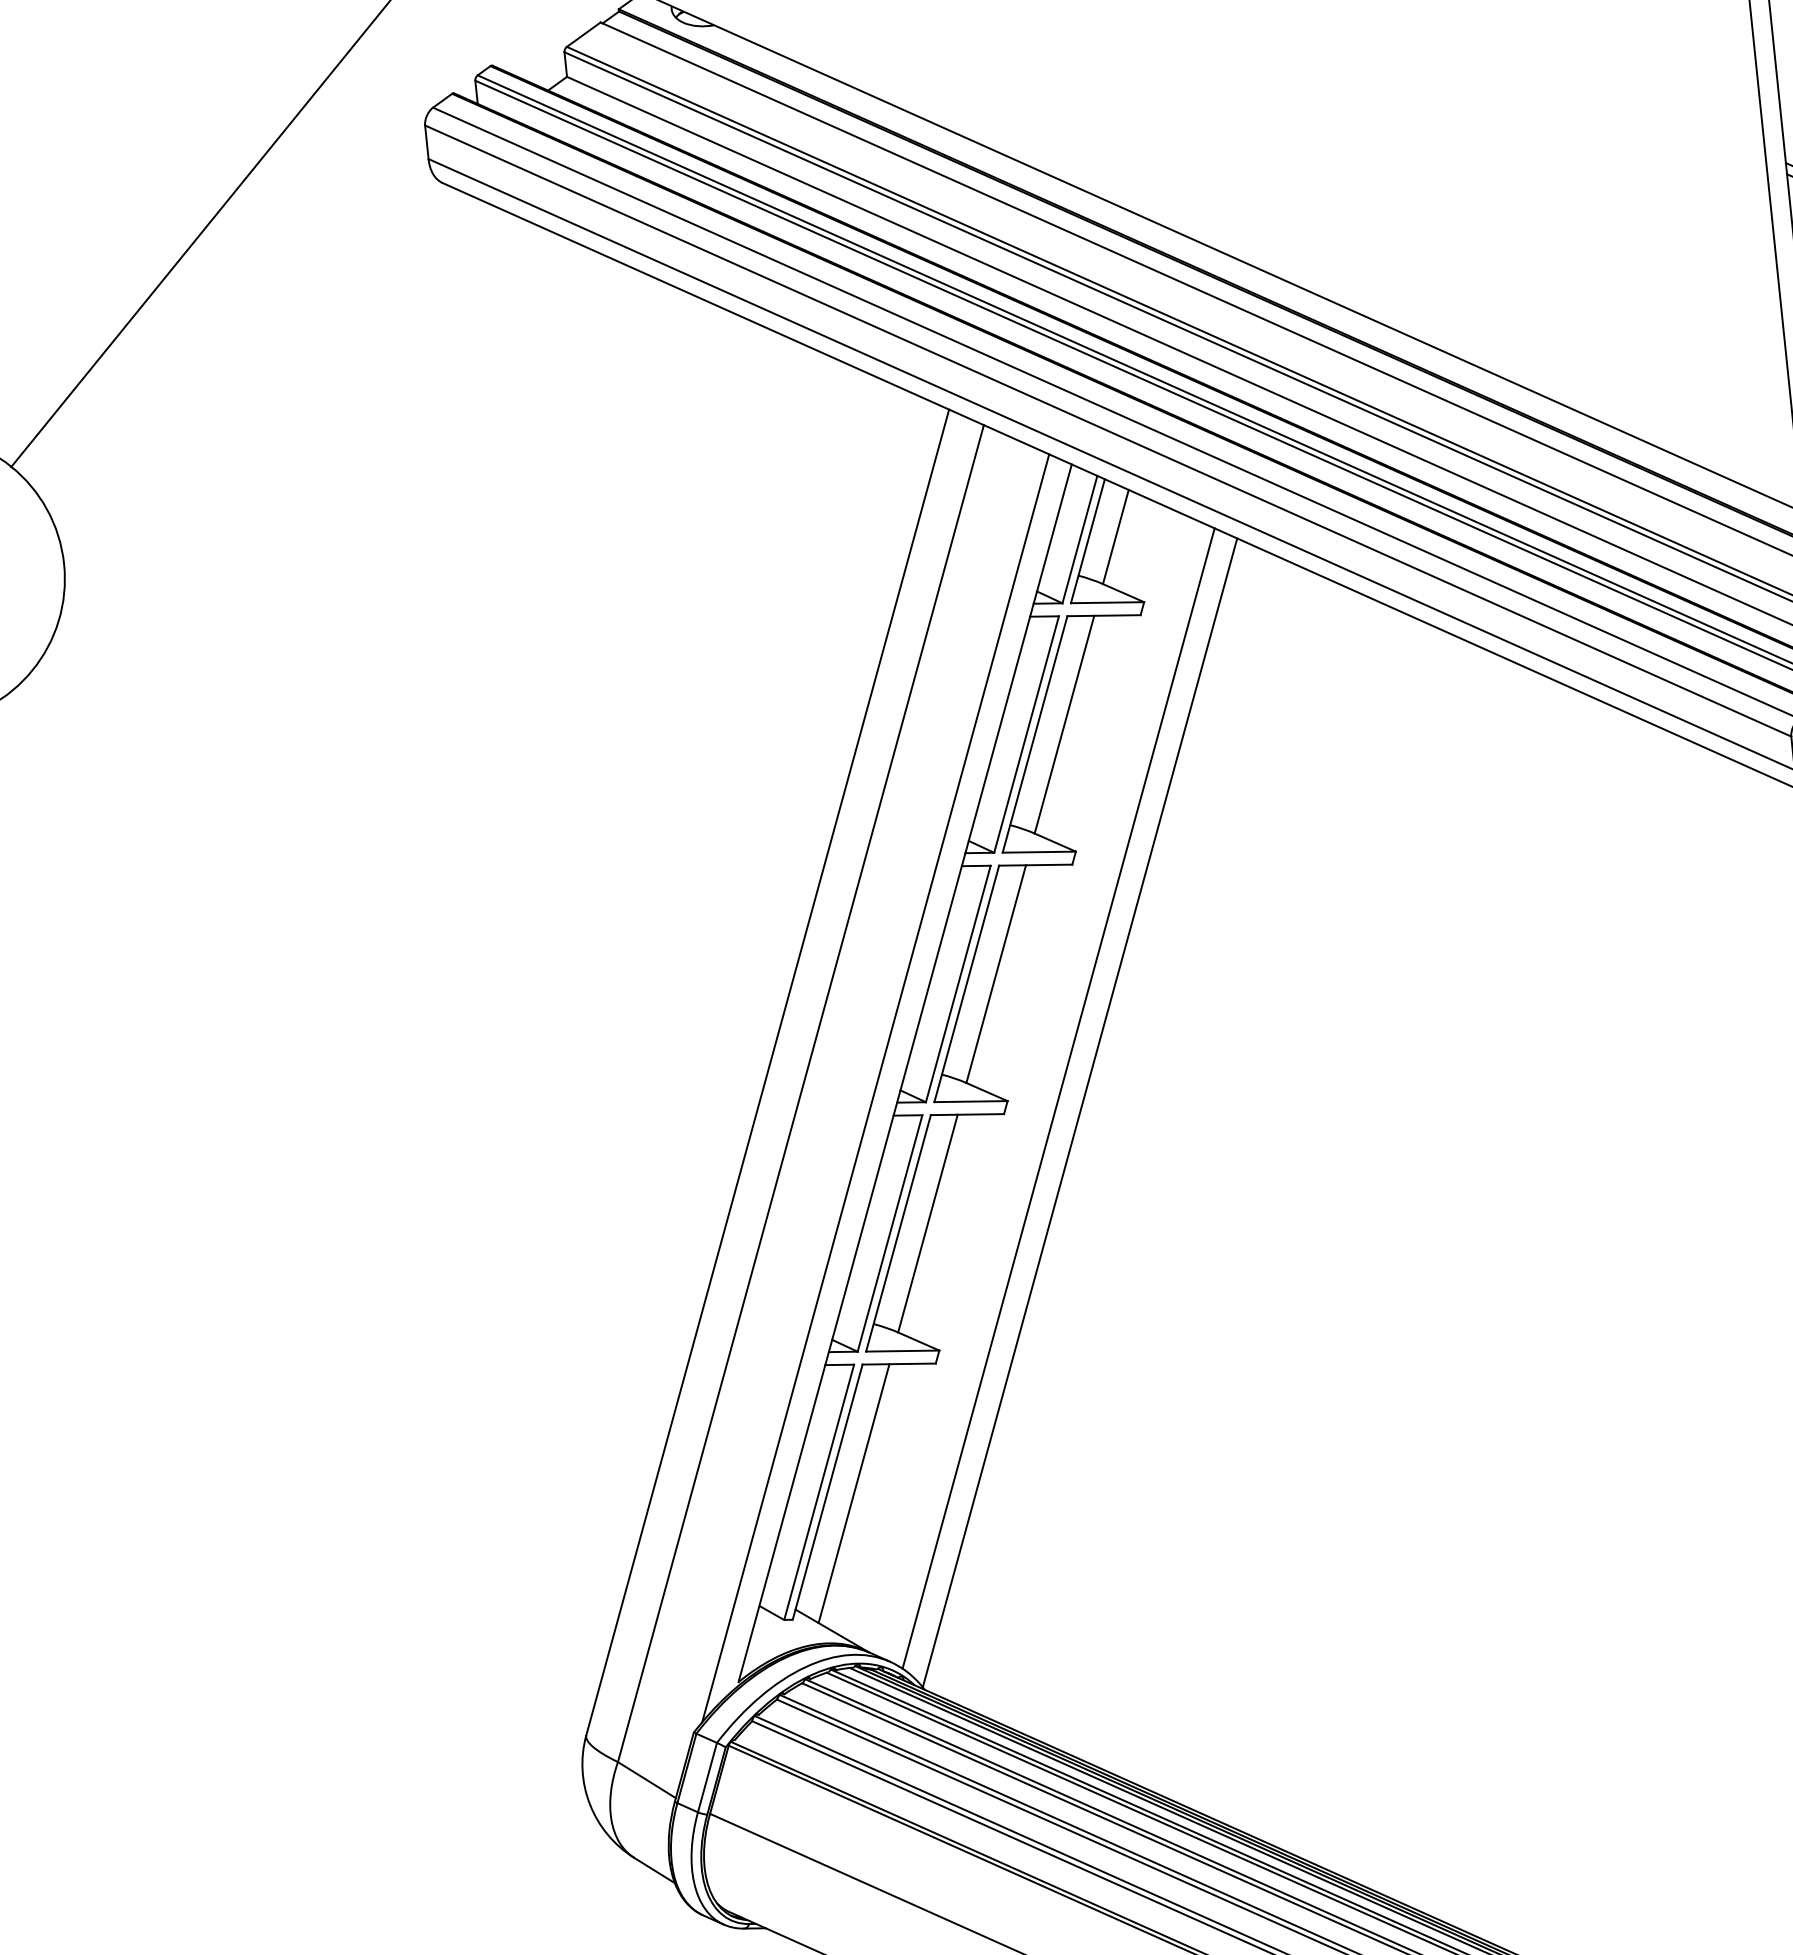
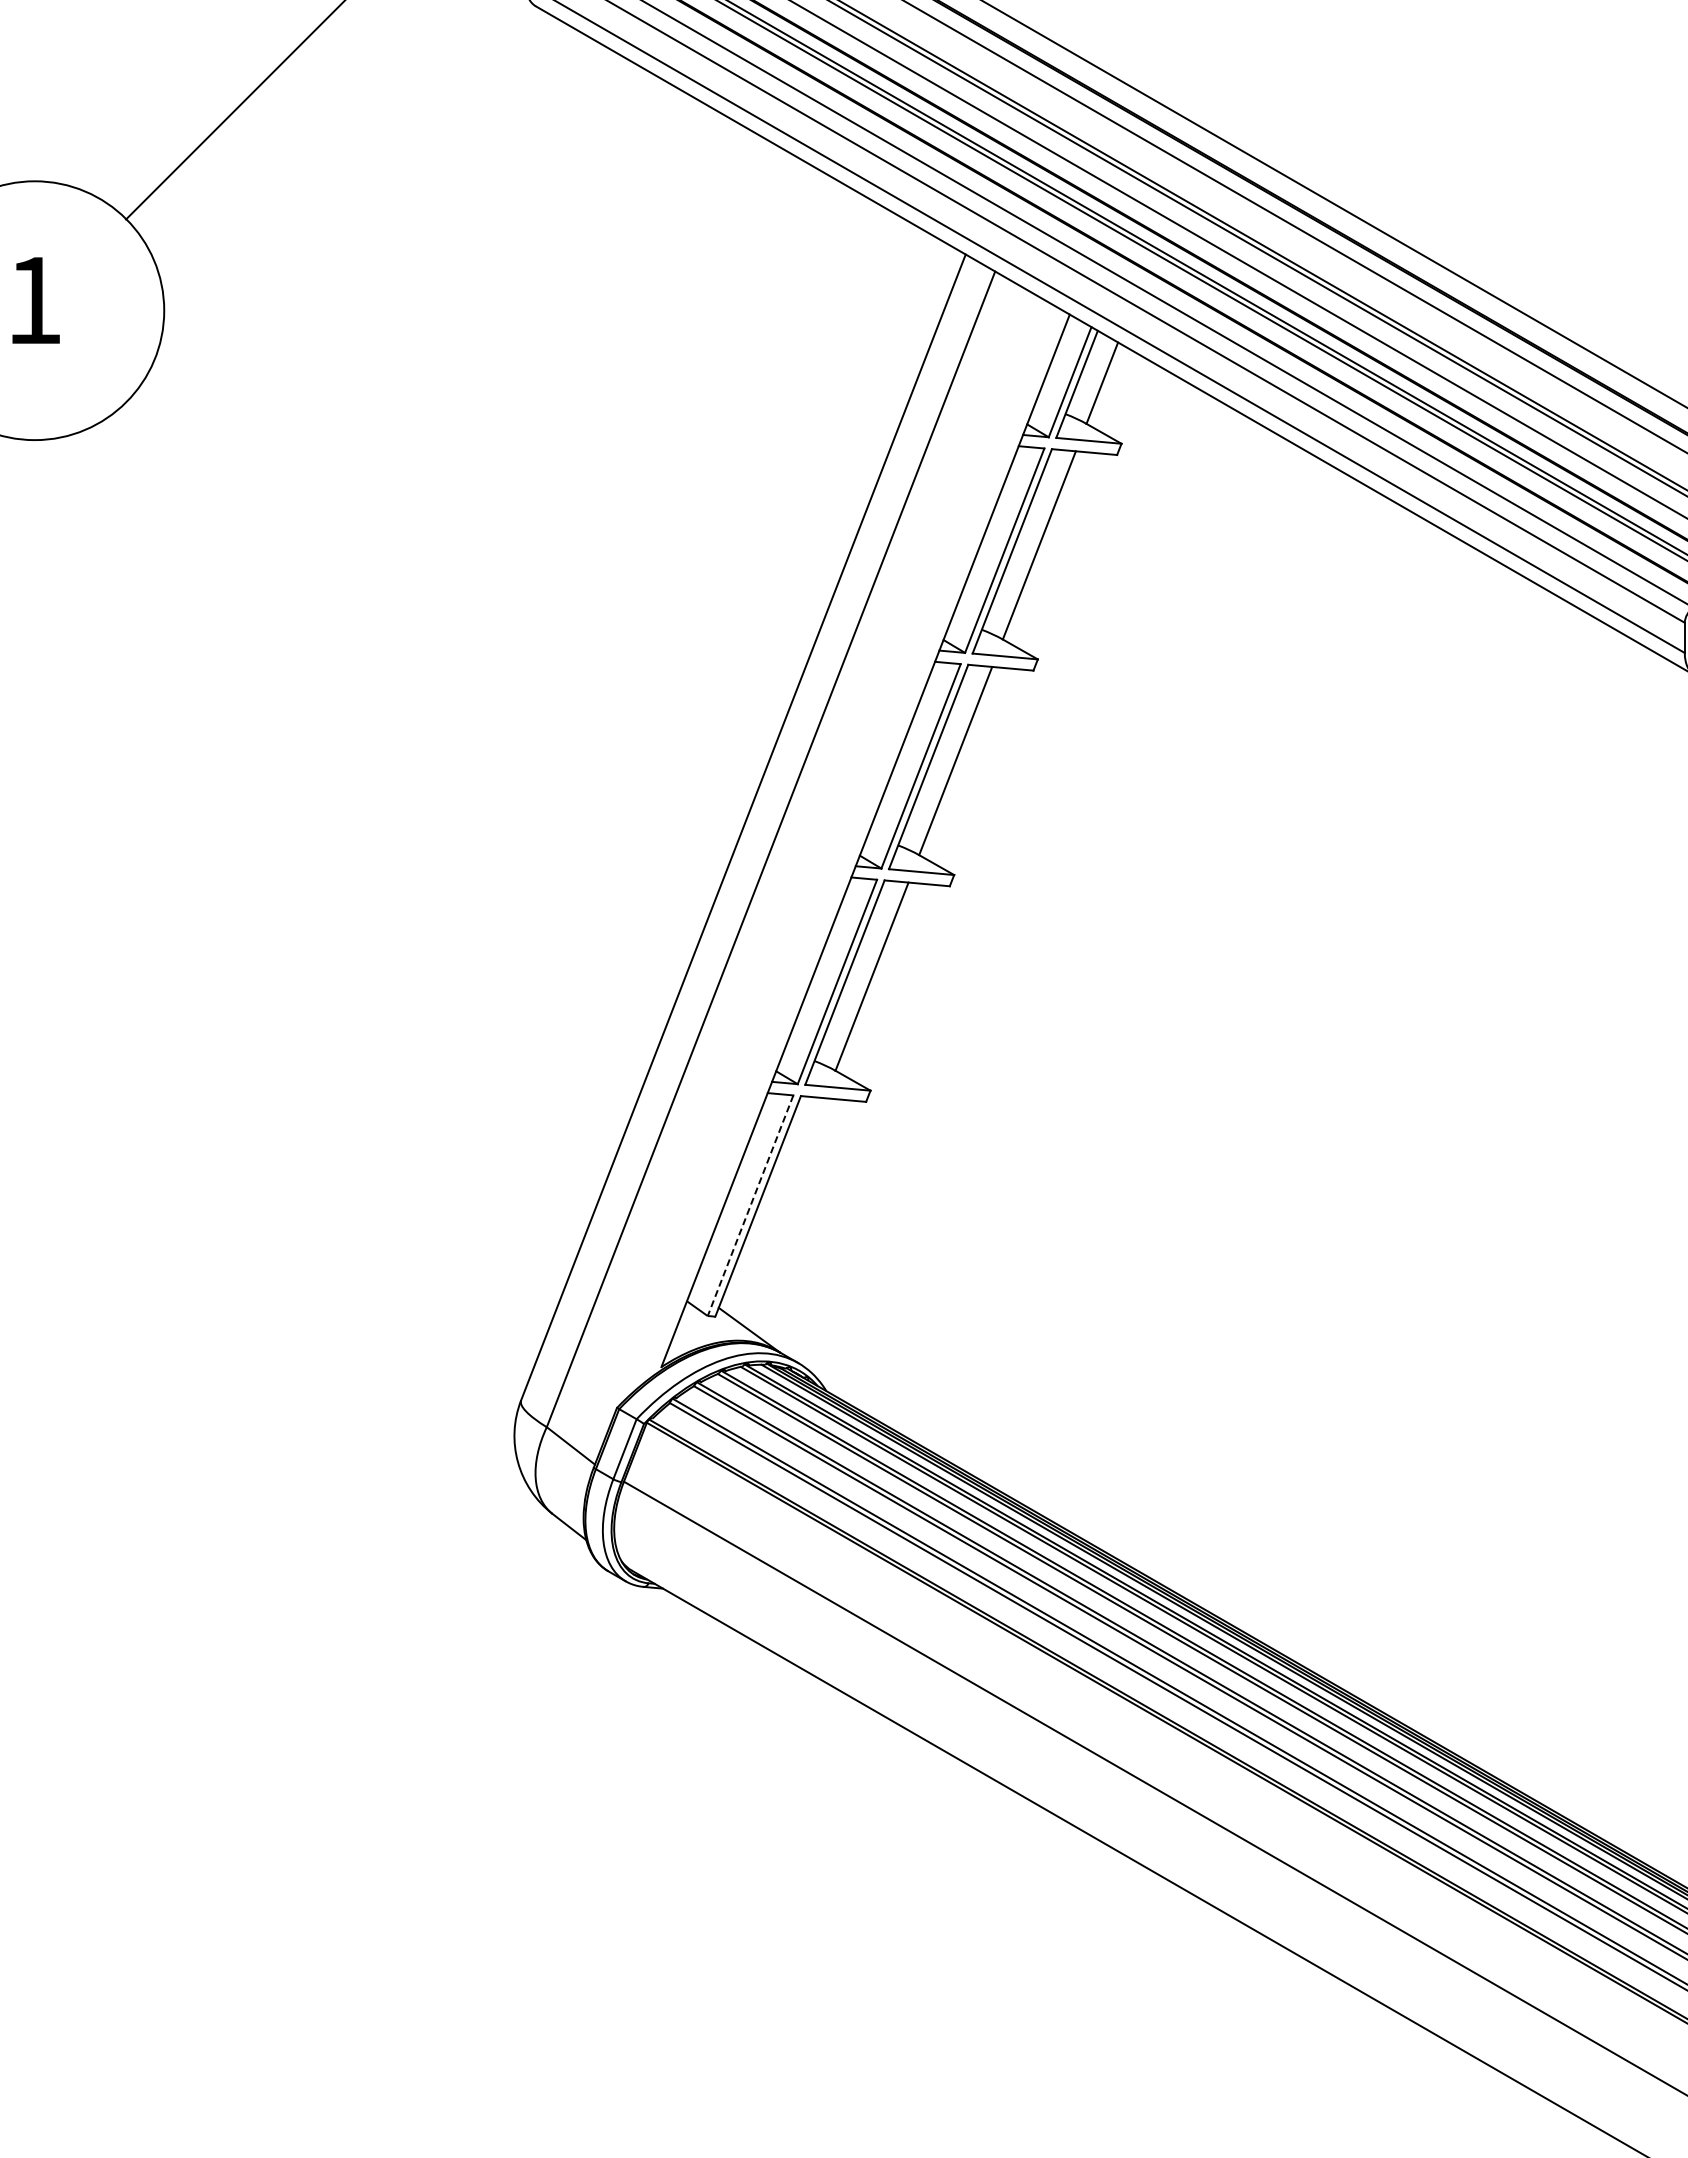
line: (875, 1088) -> (837, 851), removed
line: (1058, 1098) -> (999, 877), removed
line: (1079, 1112) -> (1017, 891), removed
line: (853, 1492) -> (781, 1209), removed
line: (819, 1493) -> (750, 1206), solid -> dashed

